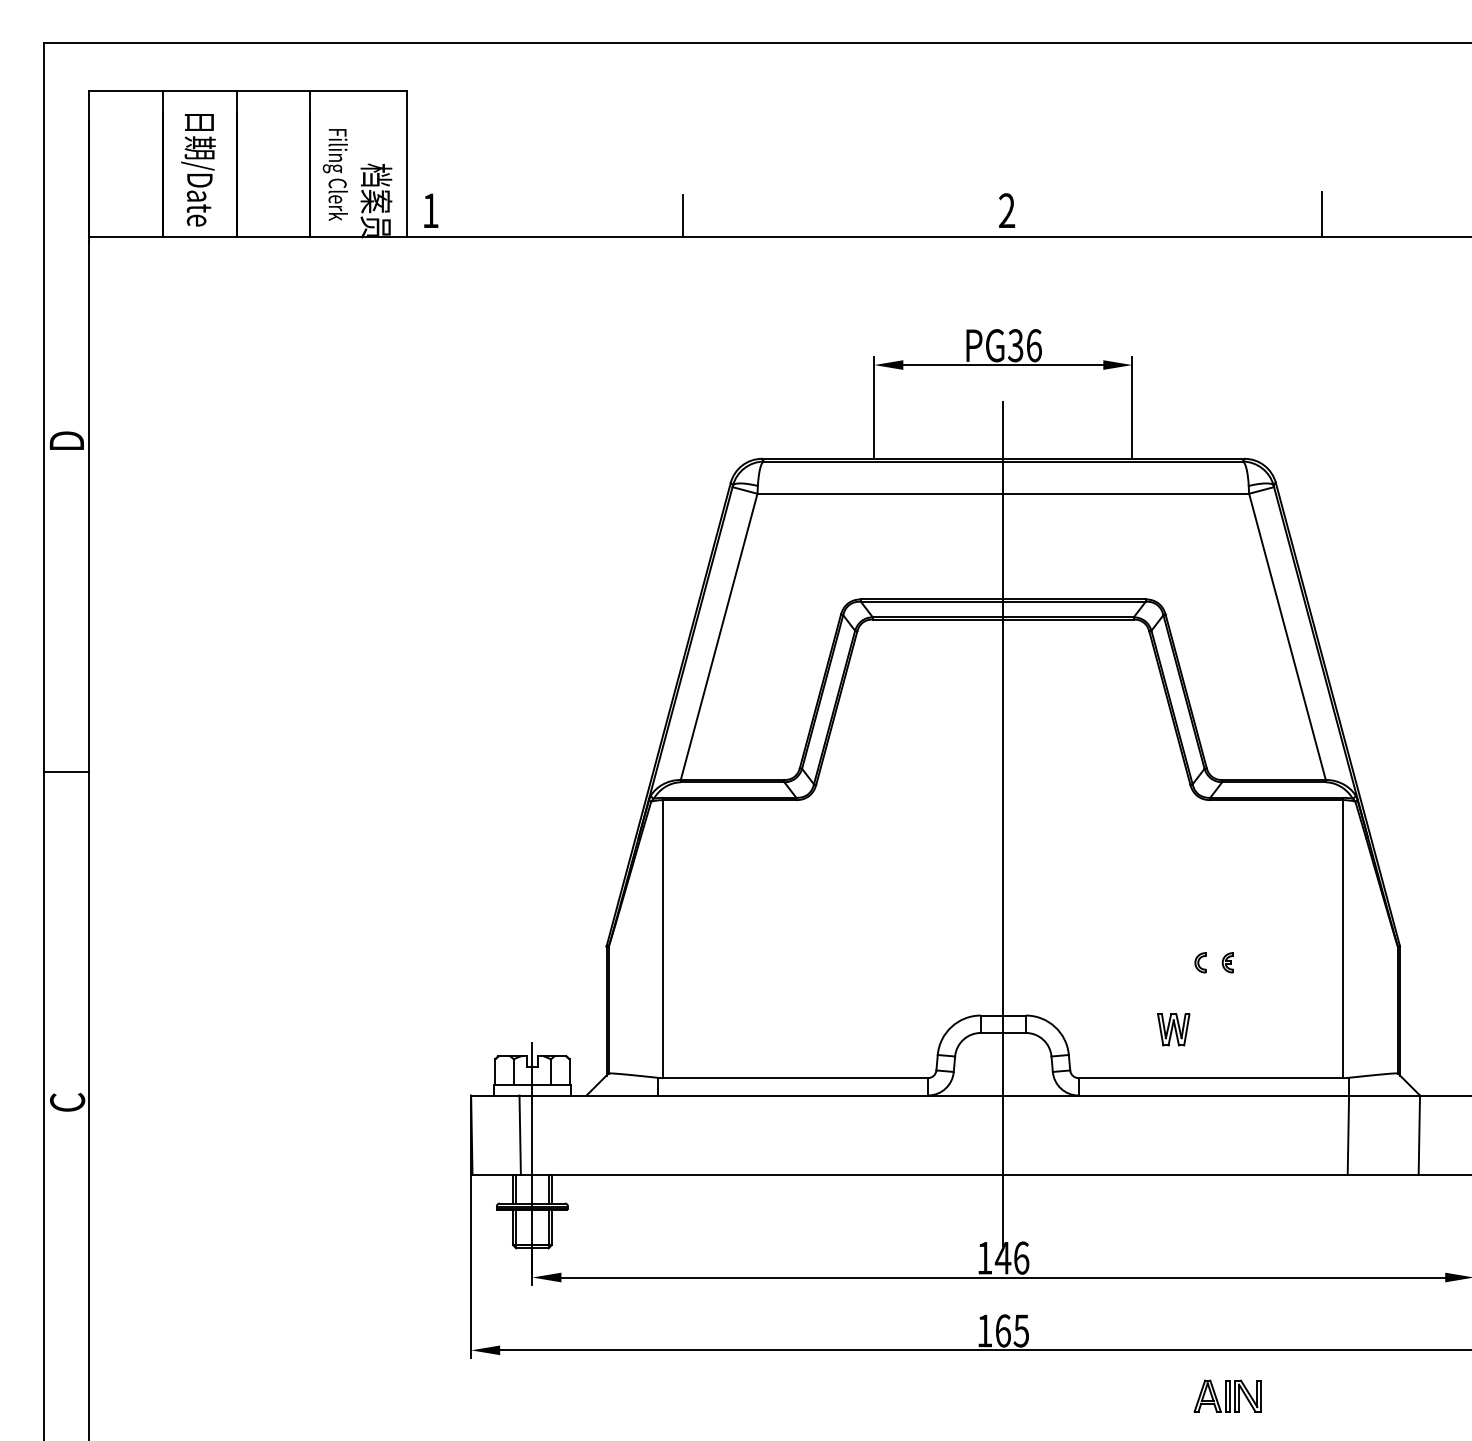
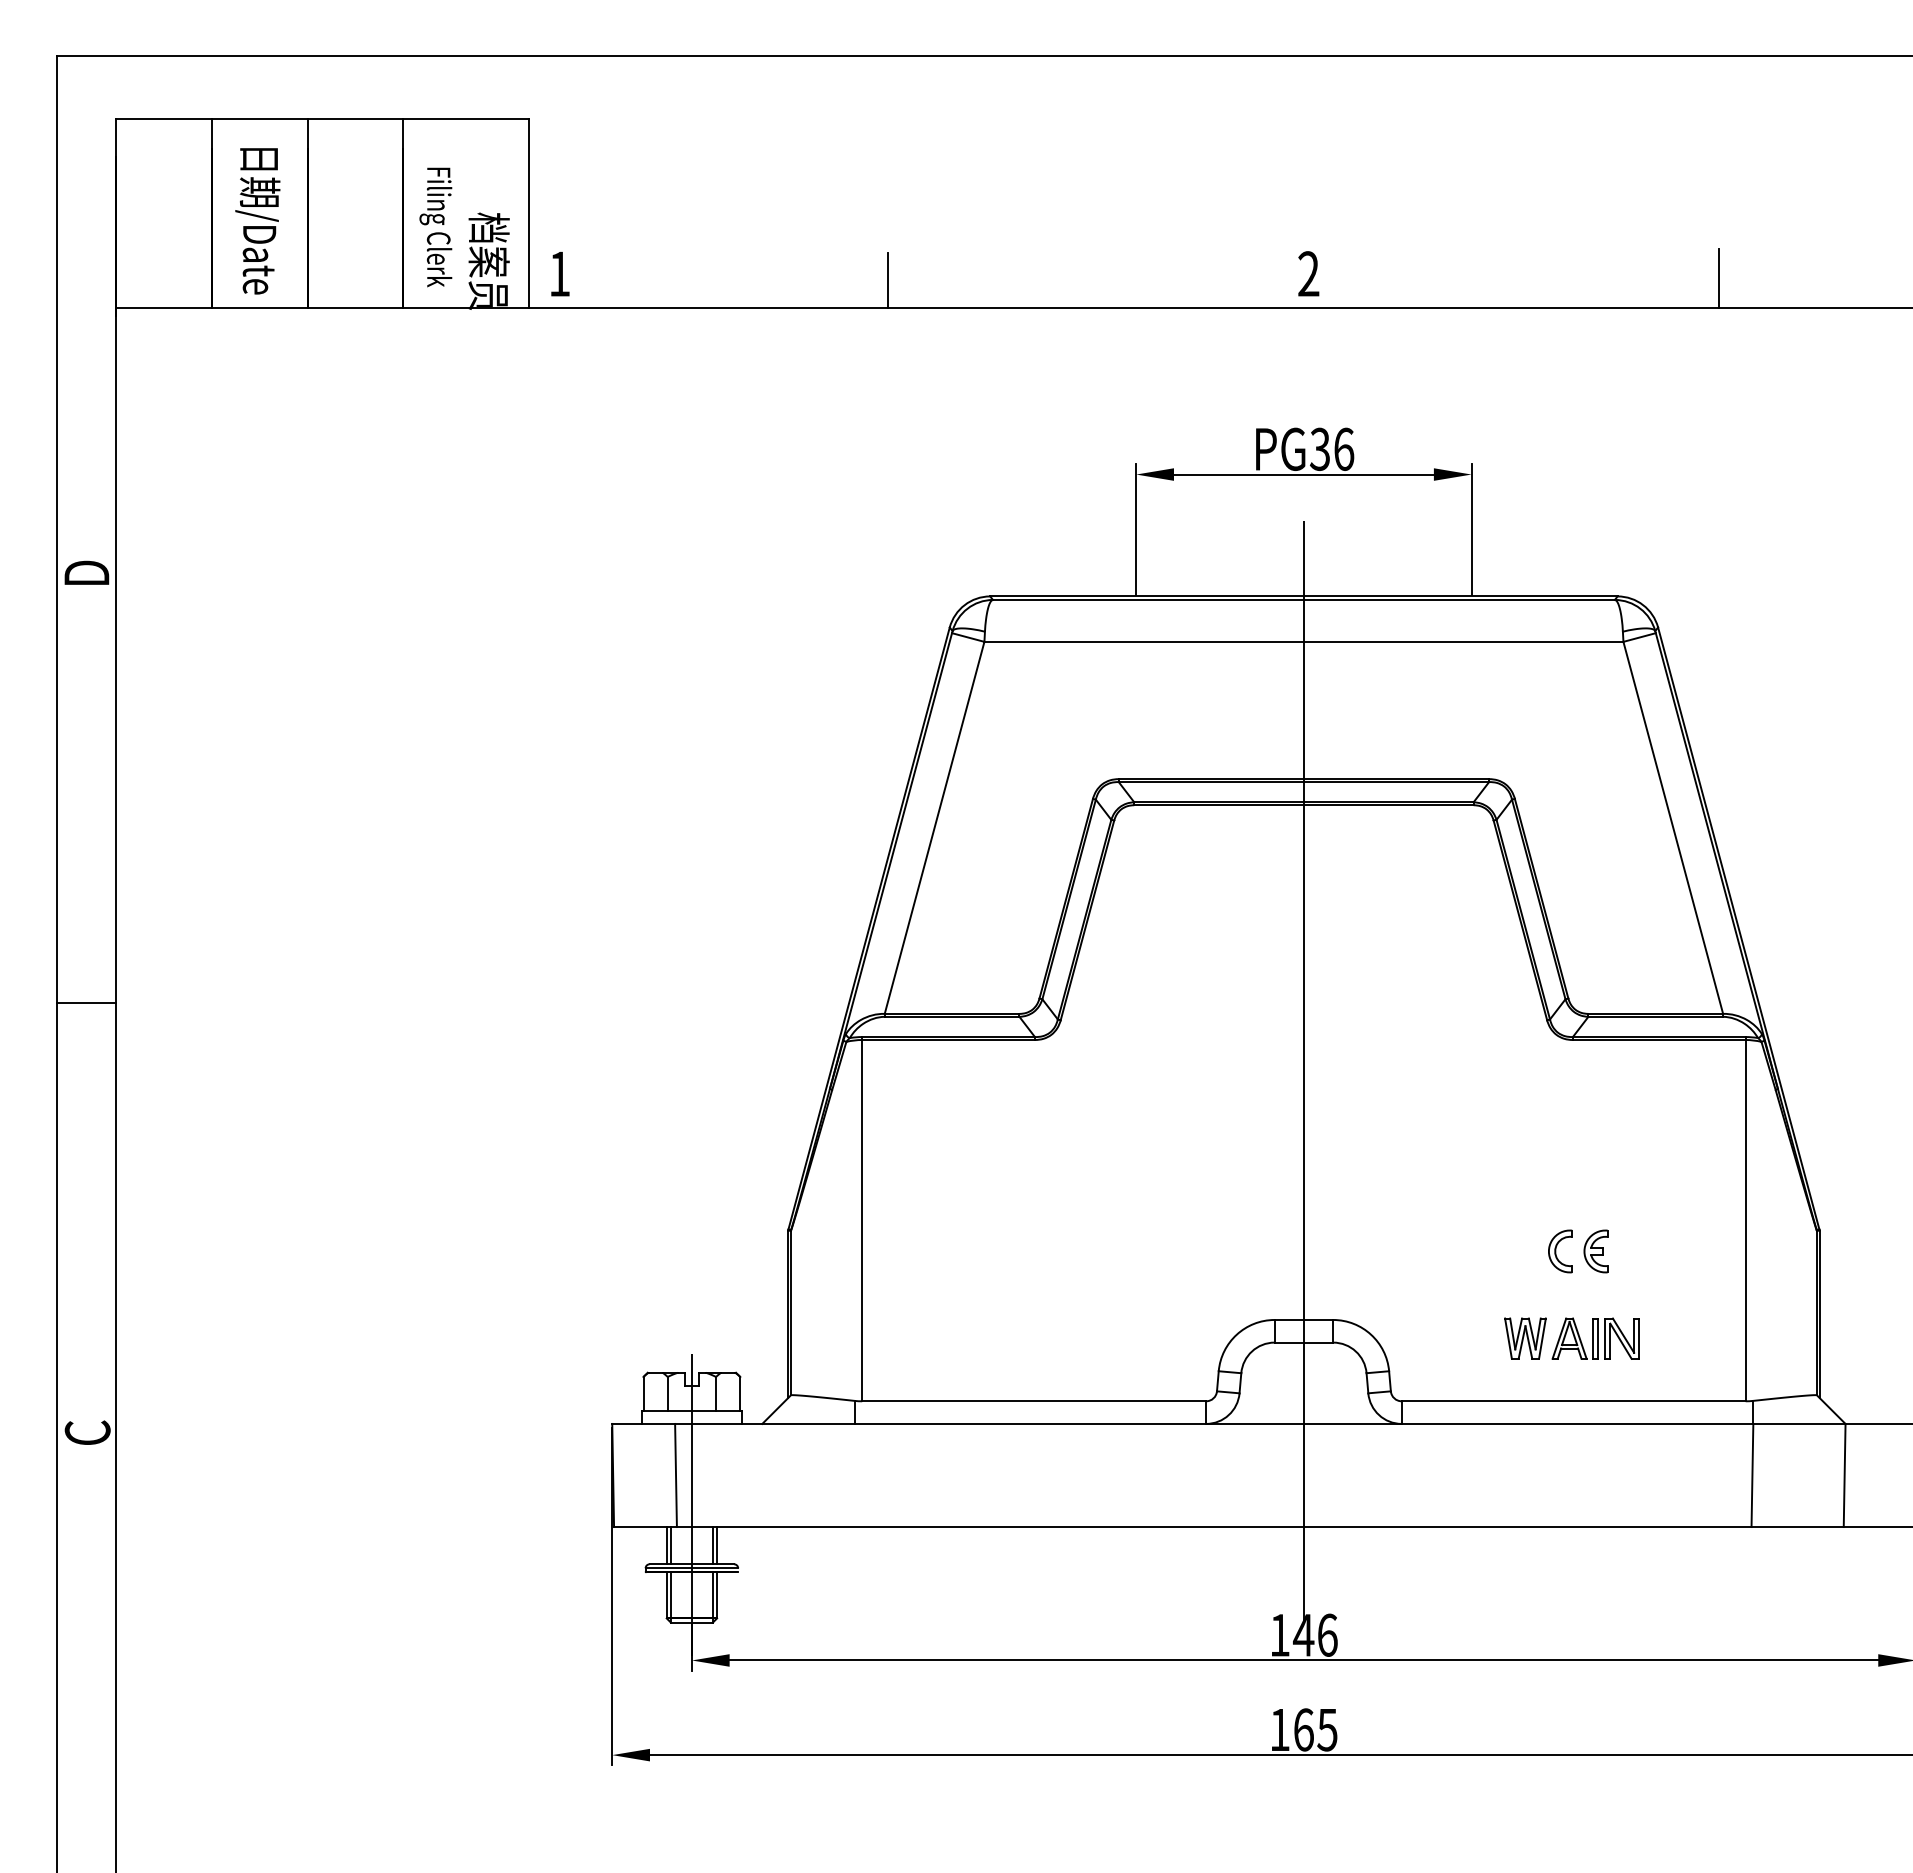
part: (1200, 962) -> (1560, 1251), size x1.67
part: (1227, 962) -> (1595, 1251), size x1.67
part: (1227, 1396) -> (1595, 1338), moved

